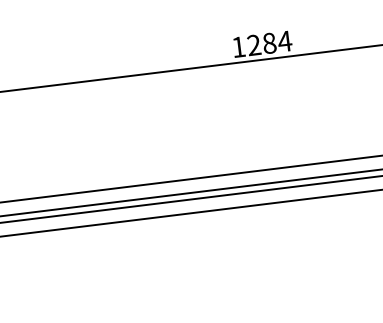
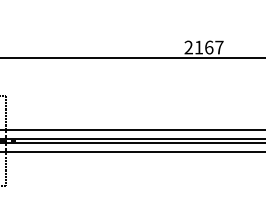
text: (260, 44) -> (203, 47), 1284 -> 2167

